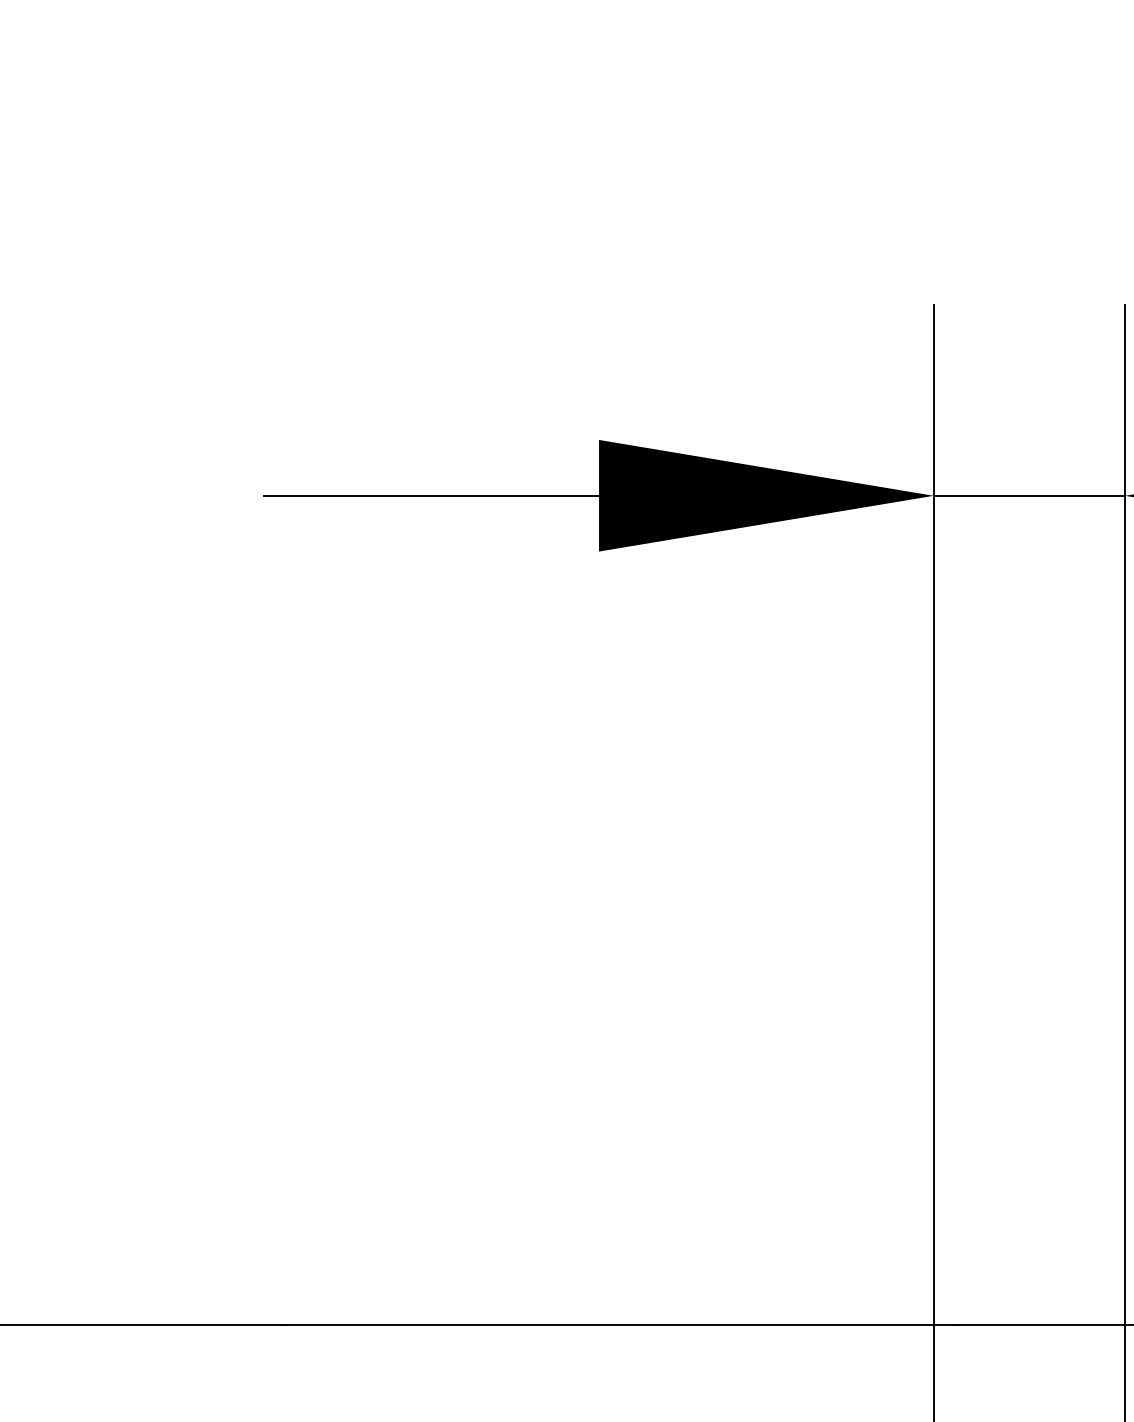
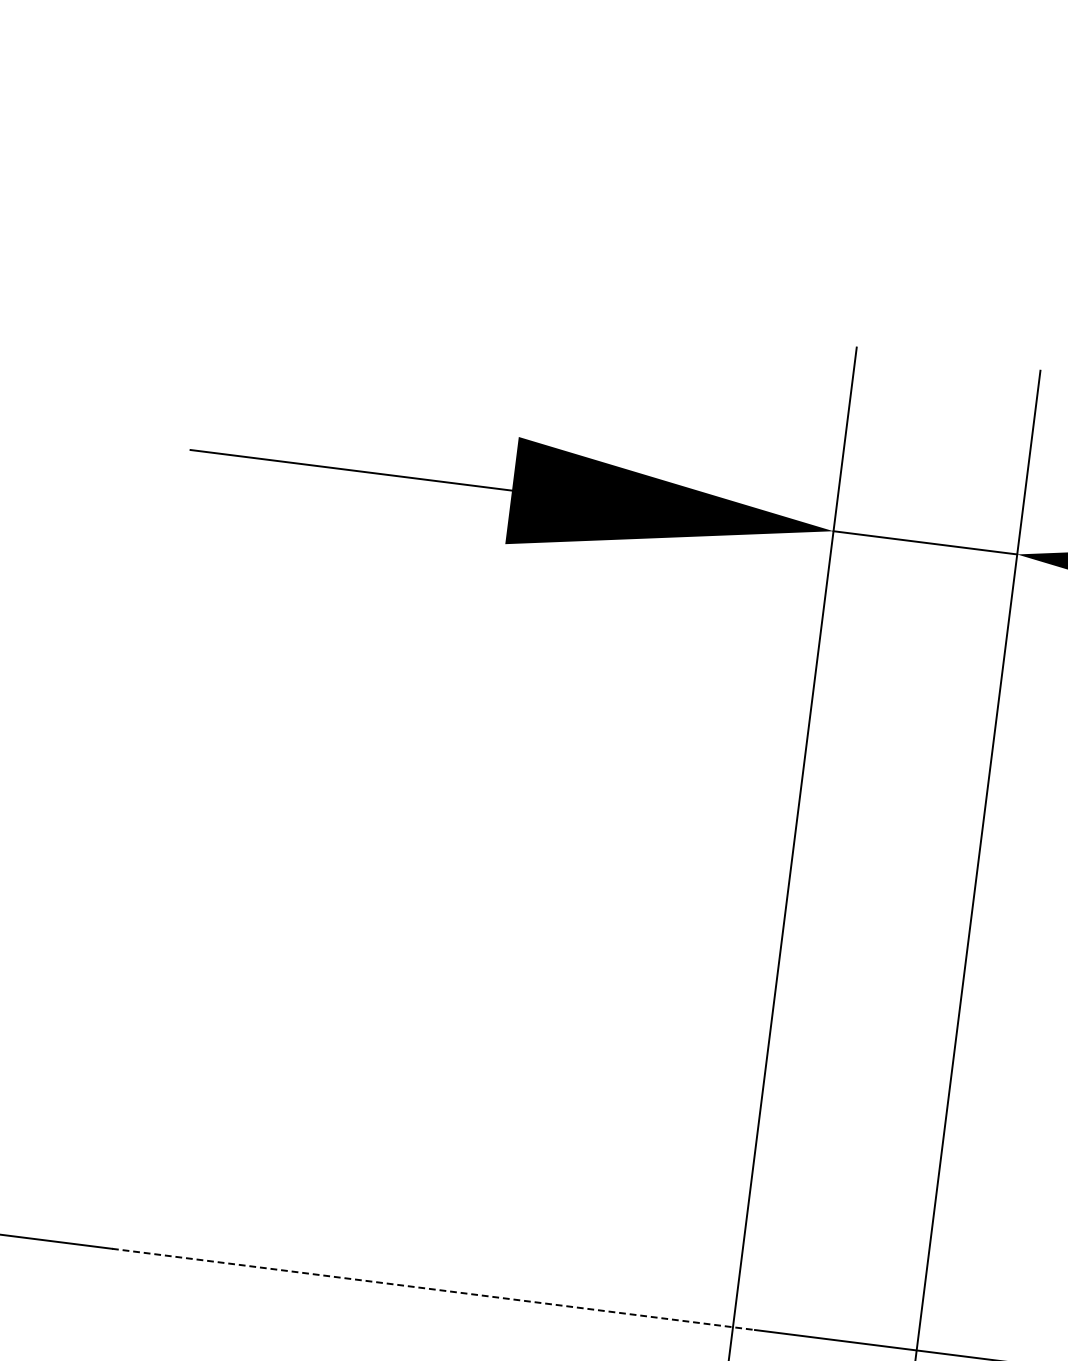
line: (621, 1324) -> (433, 1289), solid -> dashed

